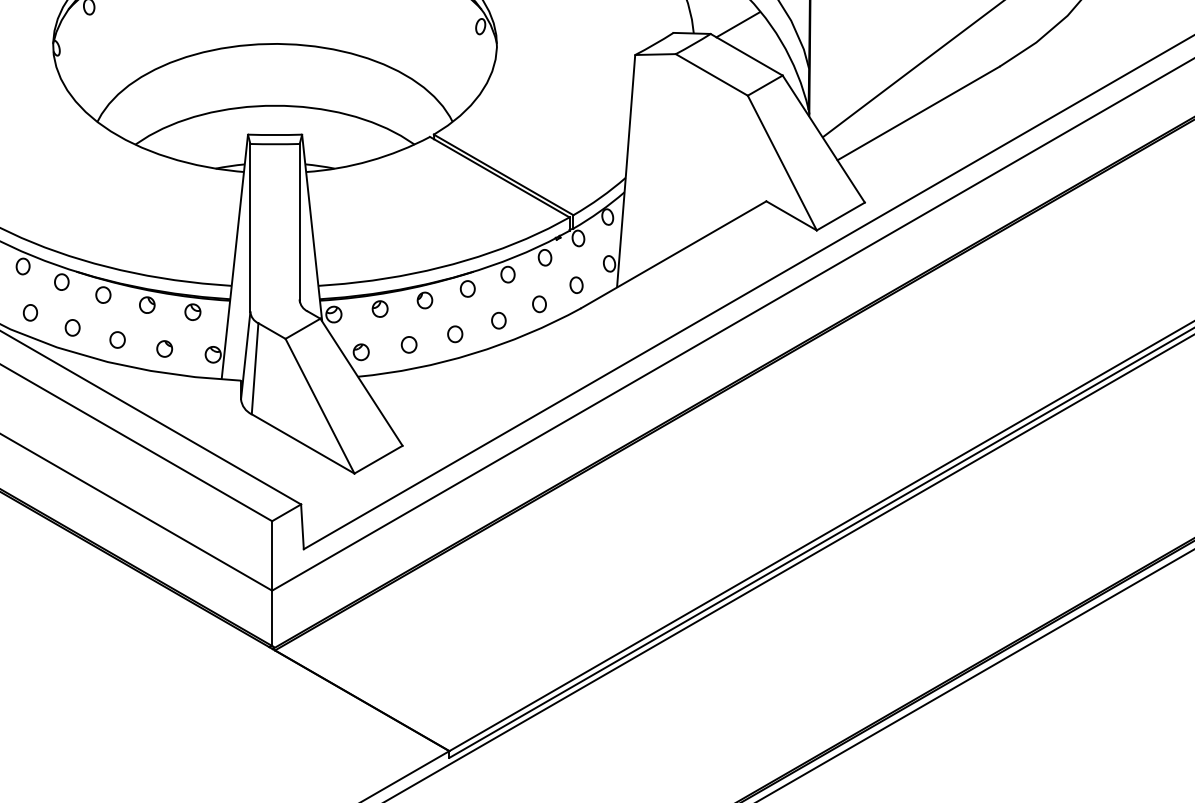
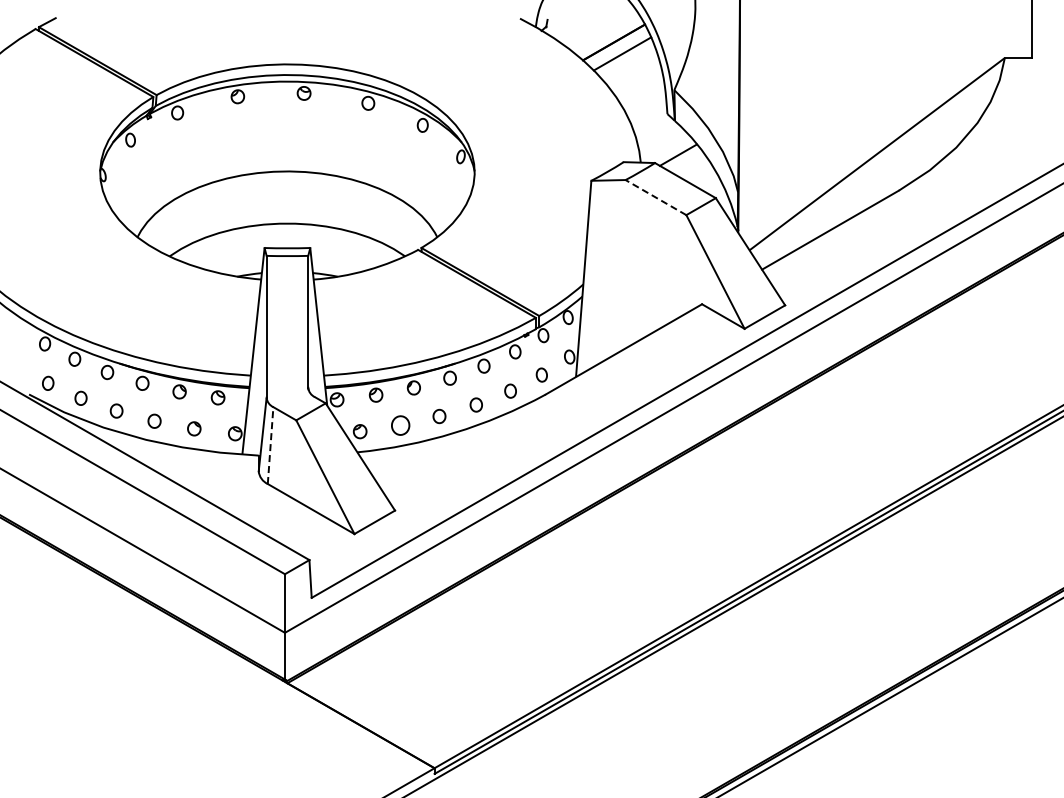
line: (711, 74) -> (655, 197), solid -> dashed
part: (409, 343) -> (400, 424), size x1.4
line: (254, 368) -> (270, 445), solid -> dashed

